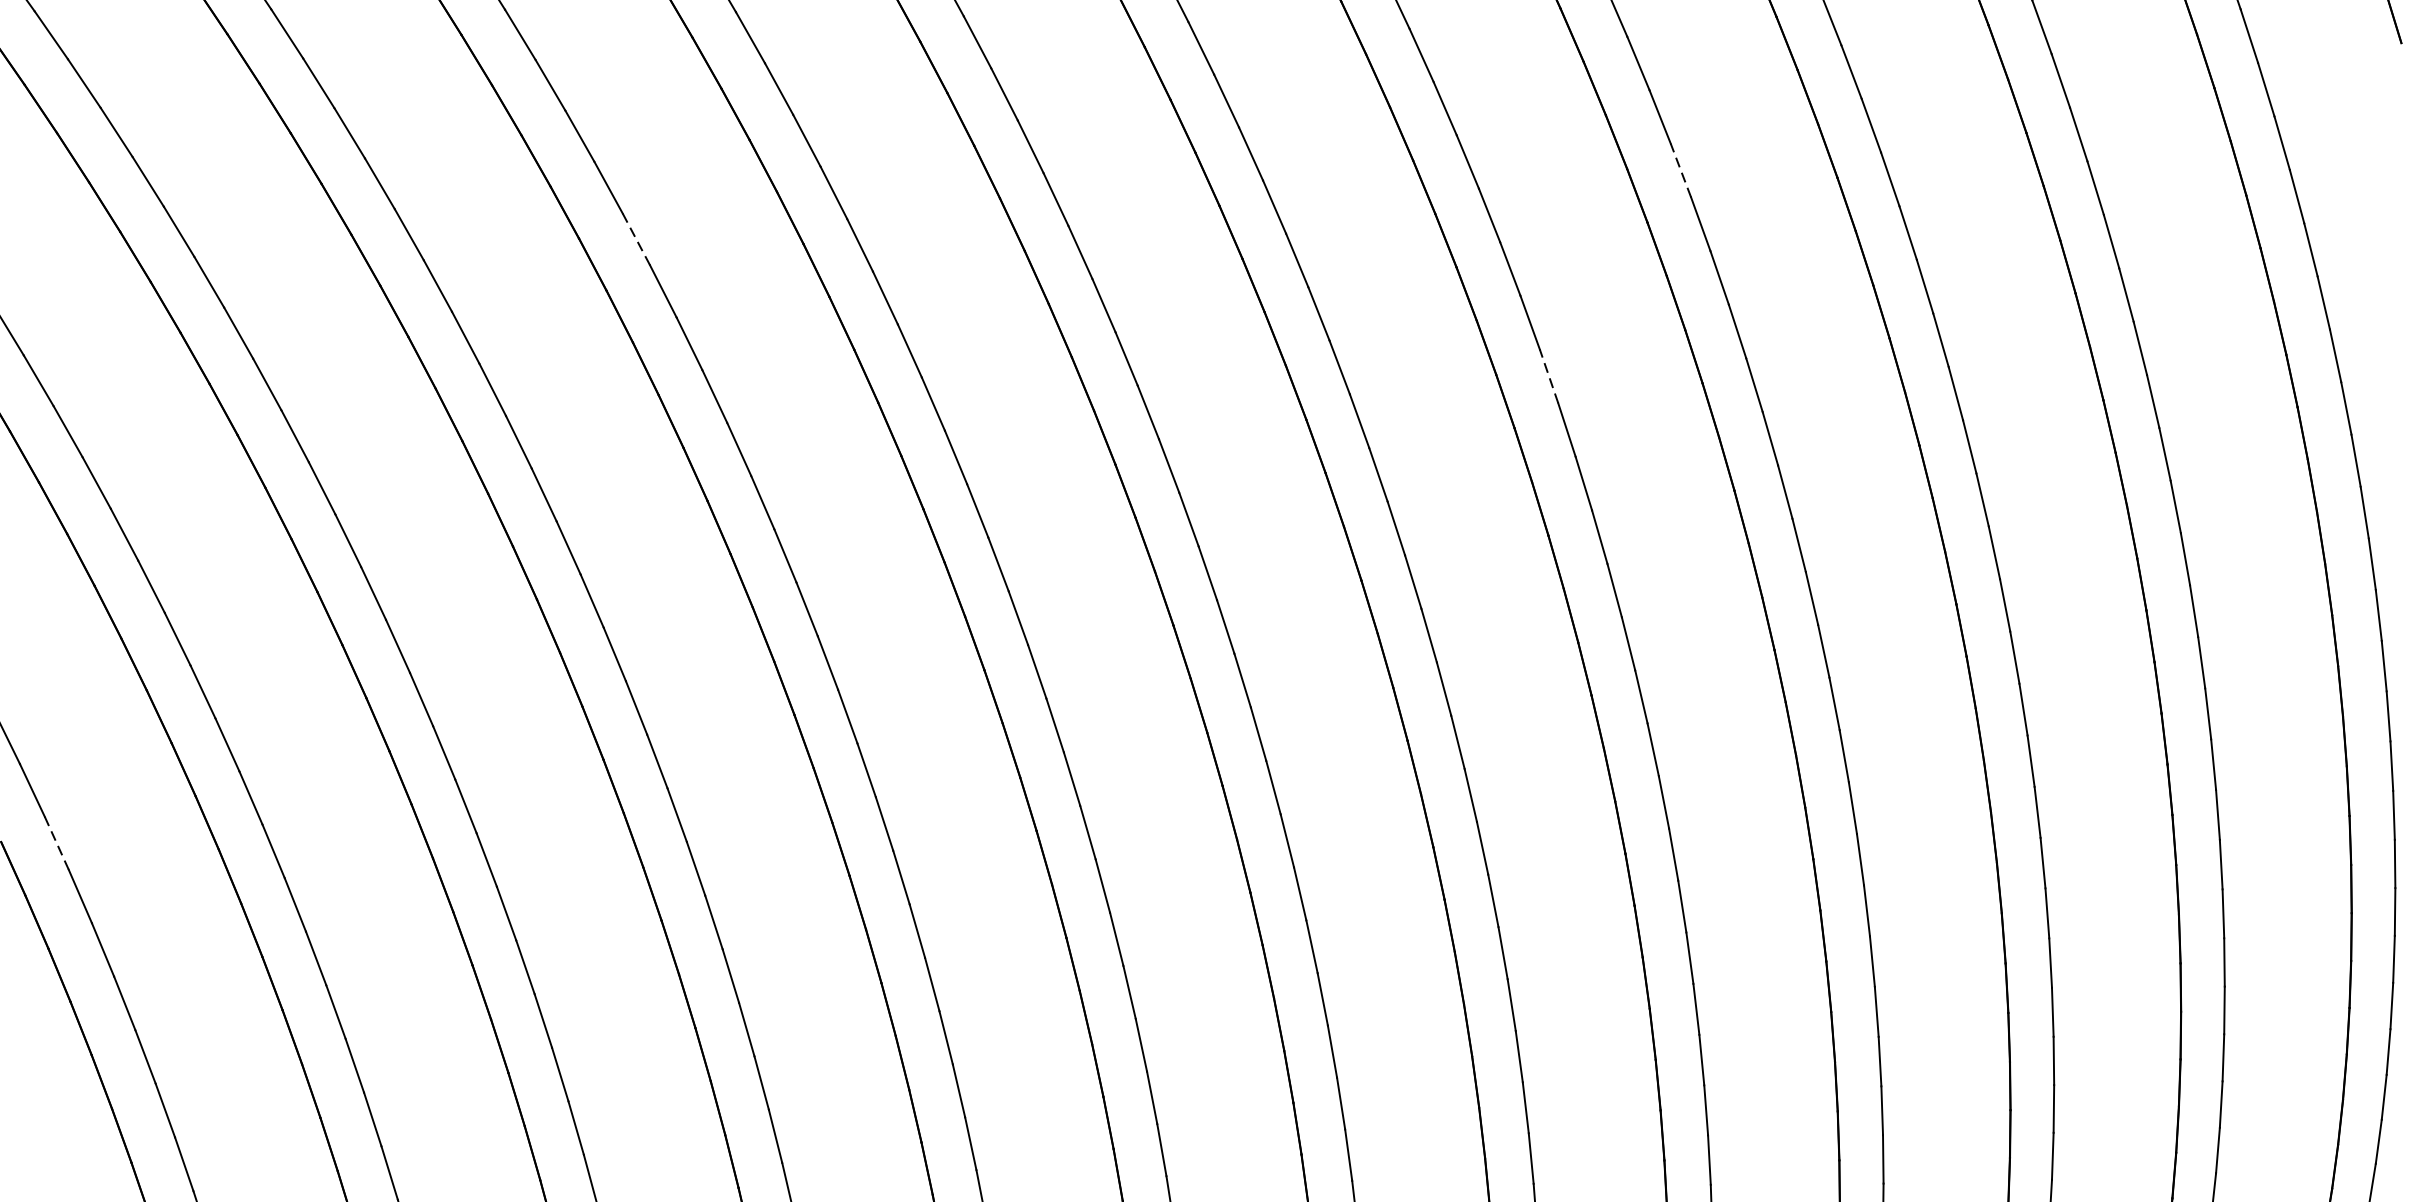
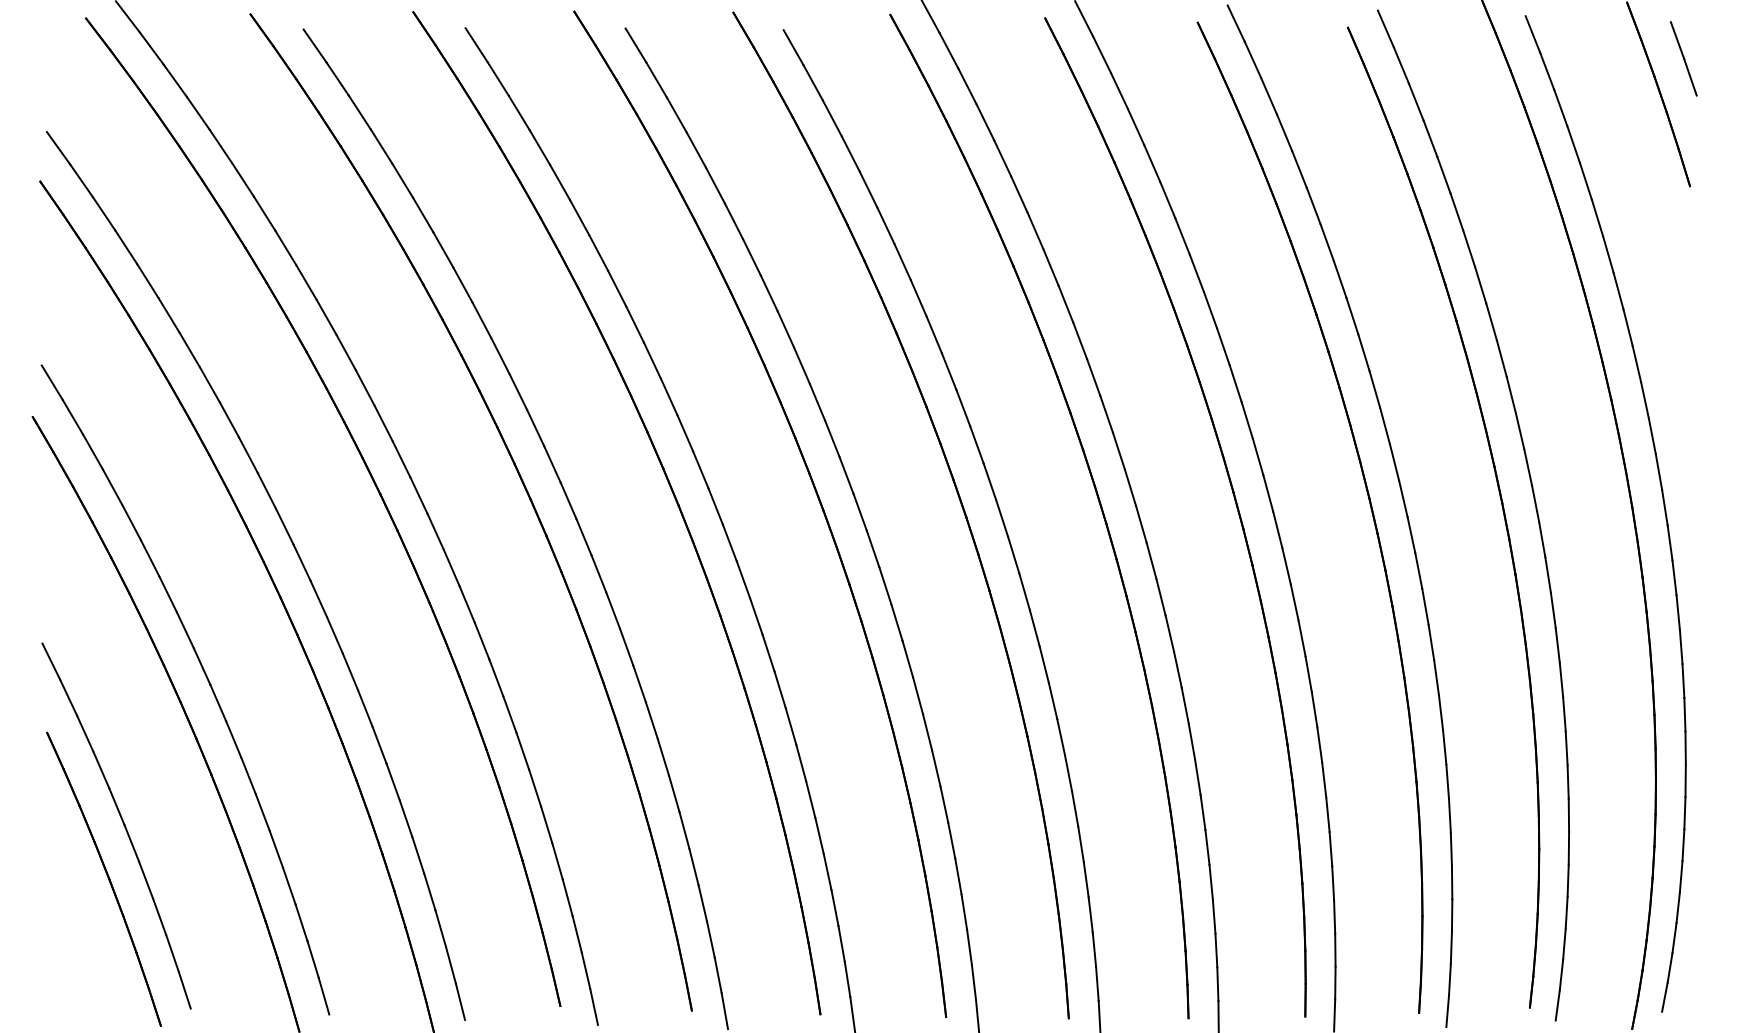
line: (1680, 170) -> (1196, 273), dashed -> solid
line: (635, 239) -> (481, 320), dashed -> solid
line: (1548, 375) -> (1106, 413), dashed -> solid
line: (57, 842) -> (85, 733), dashed -> solid

